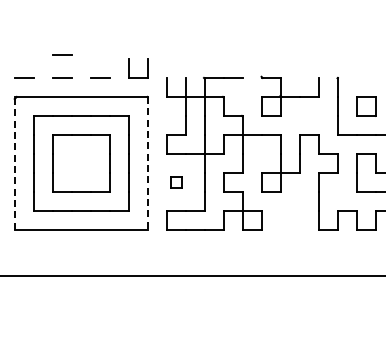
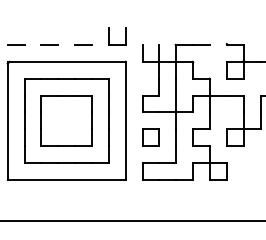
line: (62, 54) -> (50, 24), removed
line: (14, 162) -> (7, 120), dashed -> solid
line: (147, 163) -> (125, 120), dashed -> solid
part: (176, 182) -> (151, 137), size x1.67

